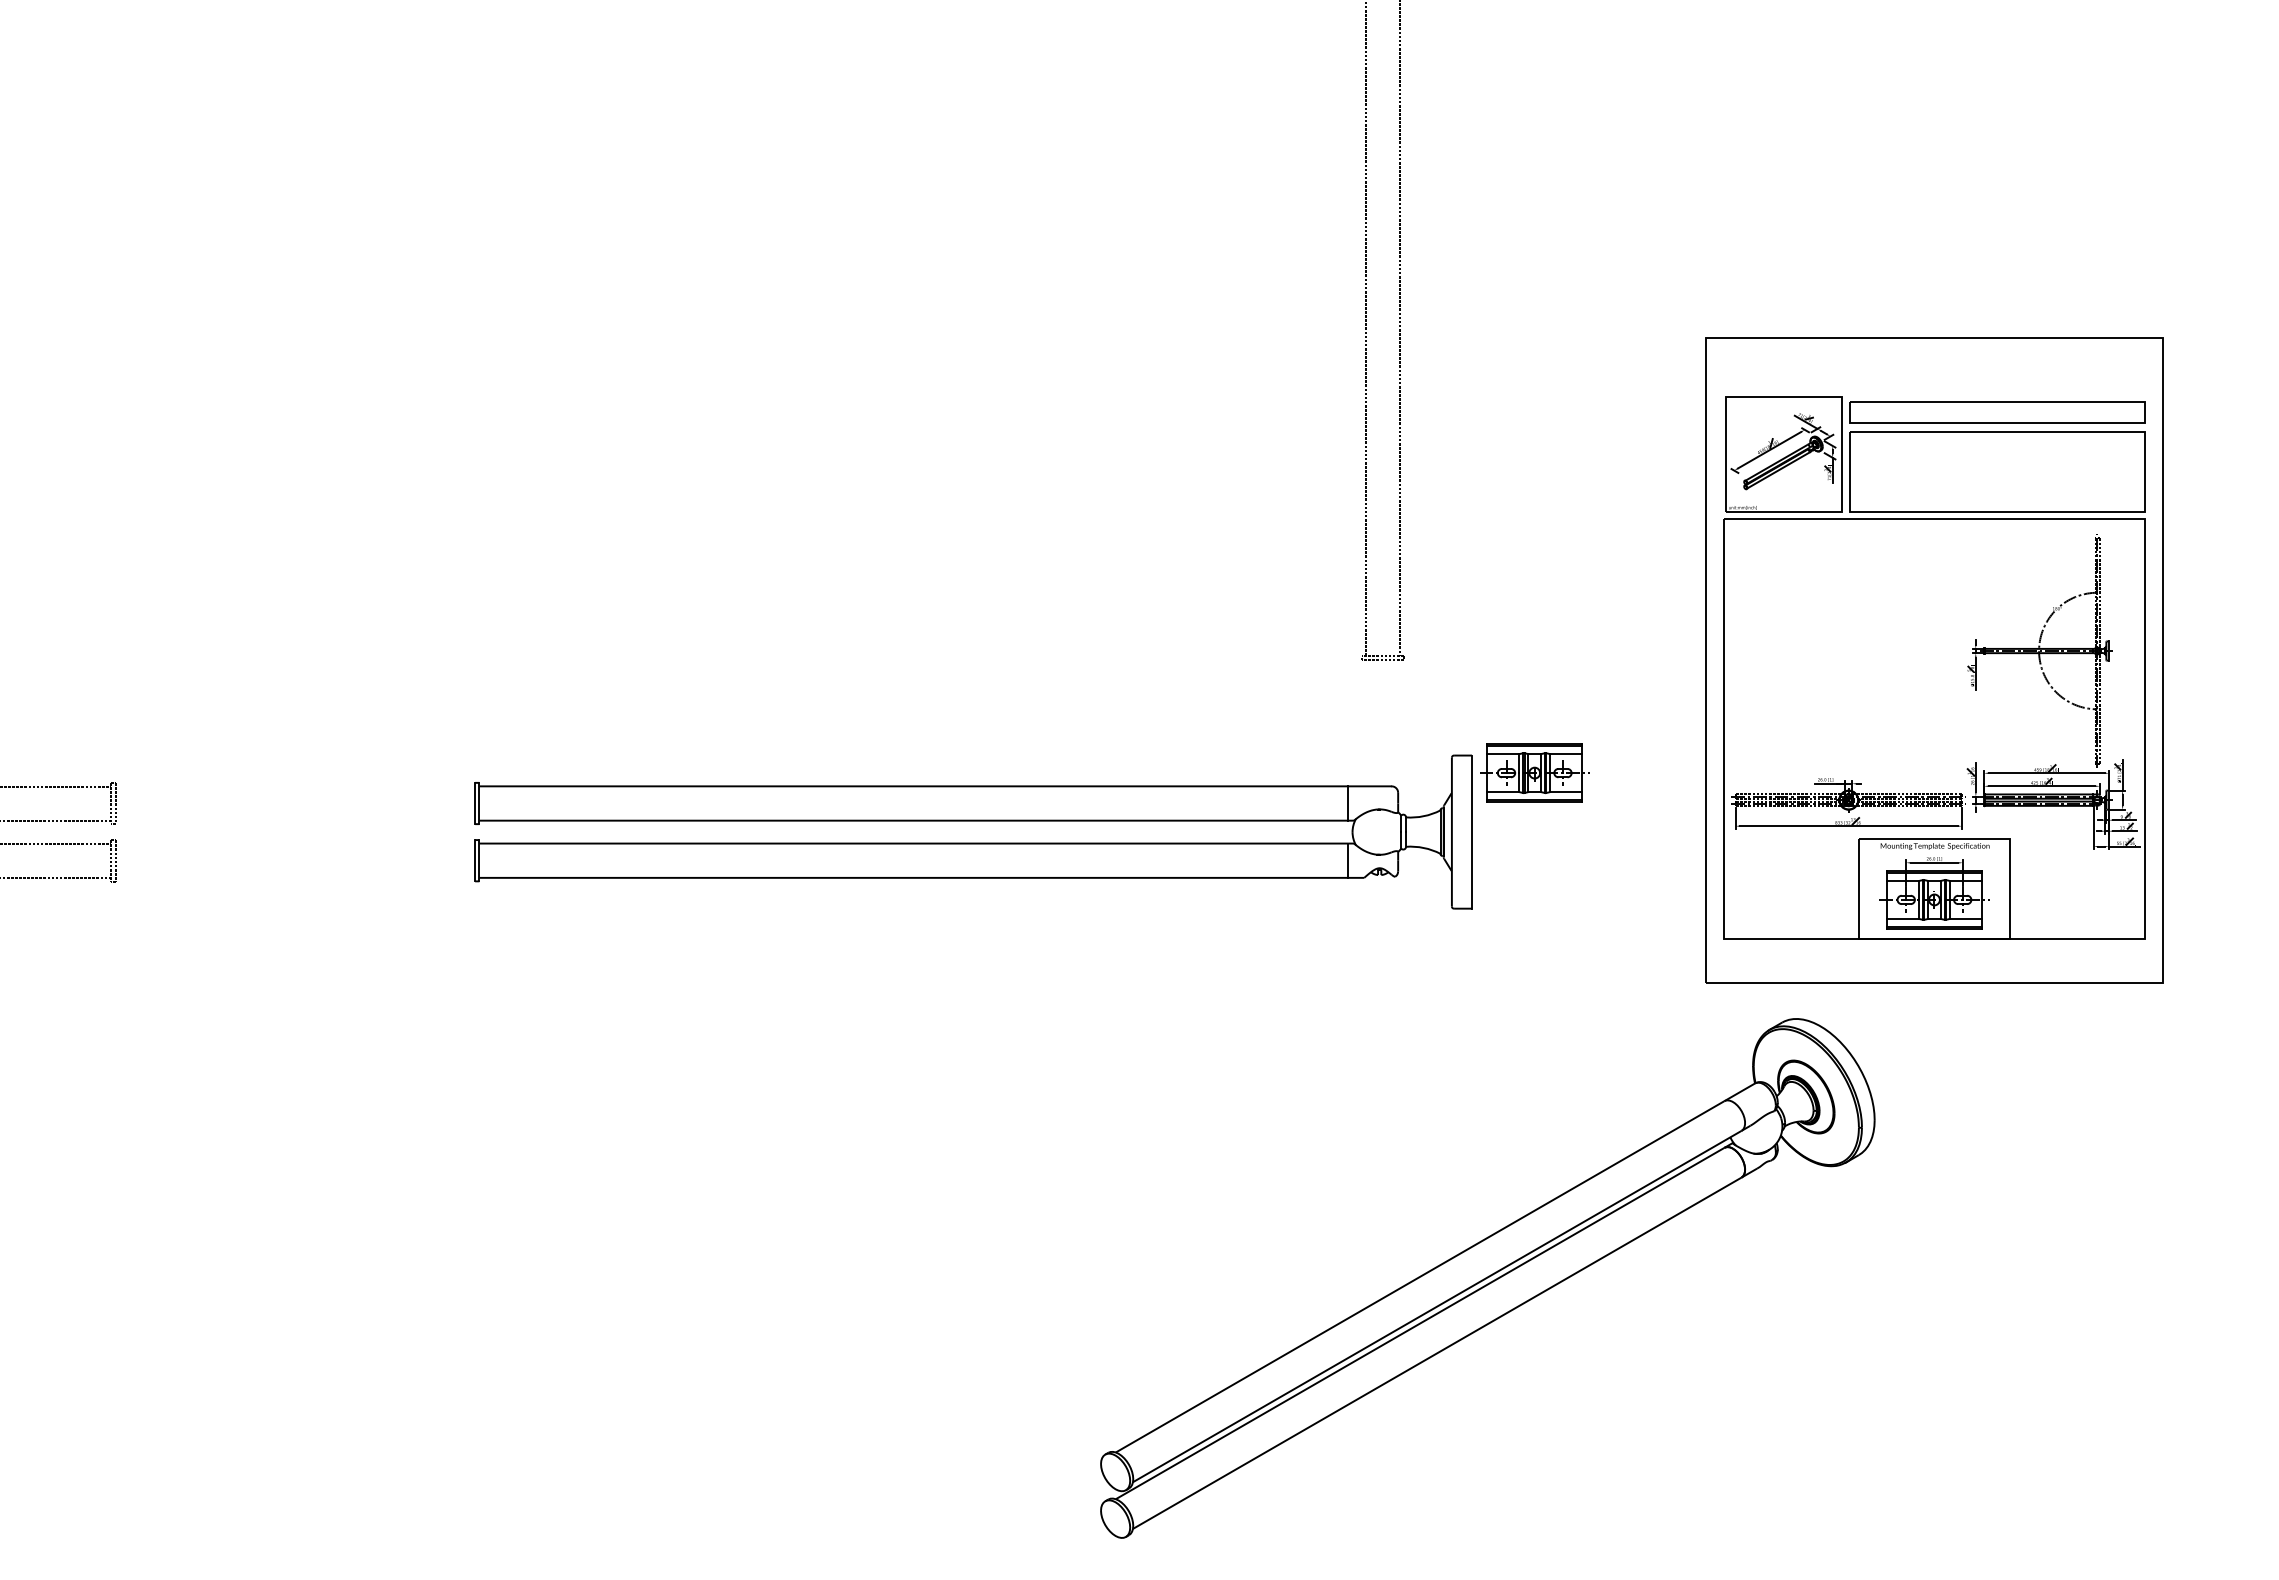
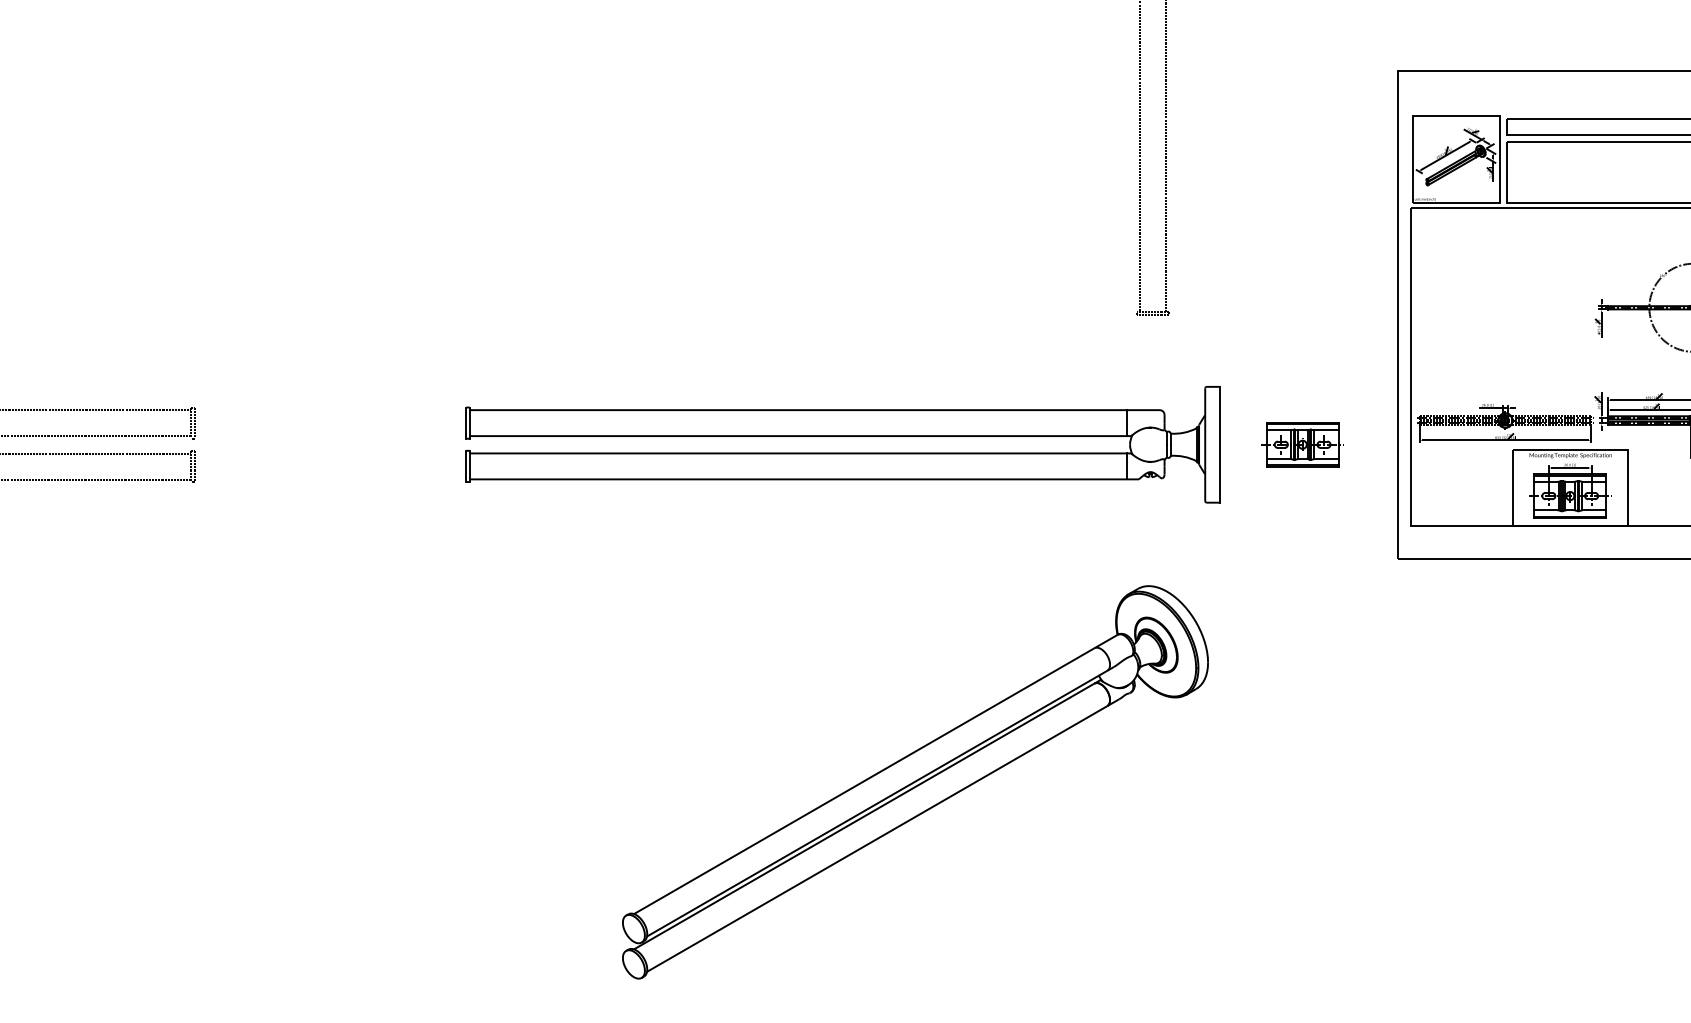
part: (1534, 772) -> (1302, 444), moved
part: (1487, 1278) -> (915, 782), moved

